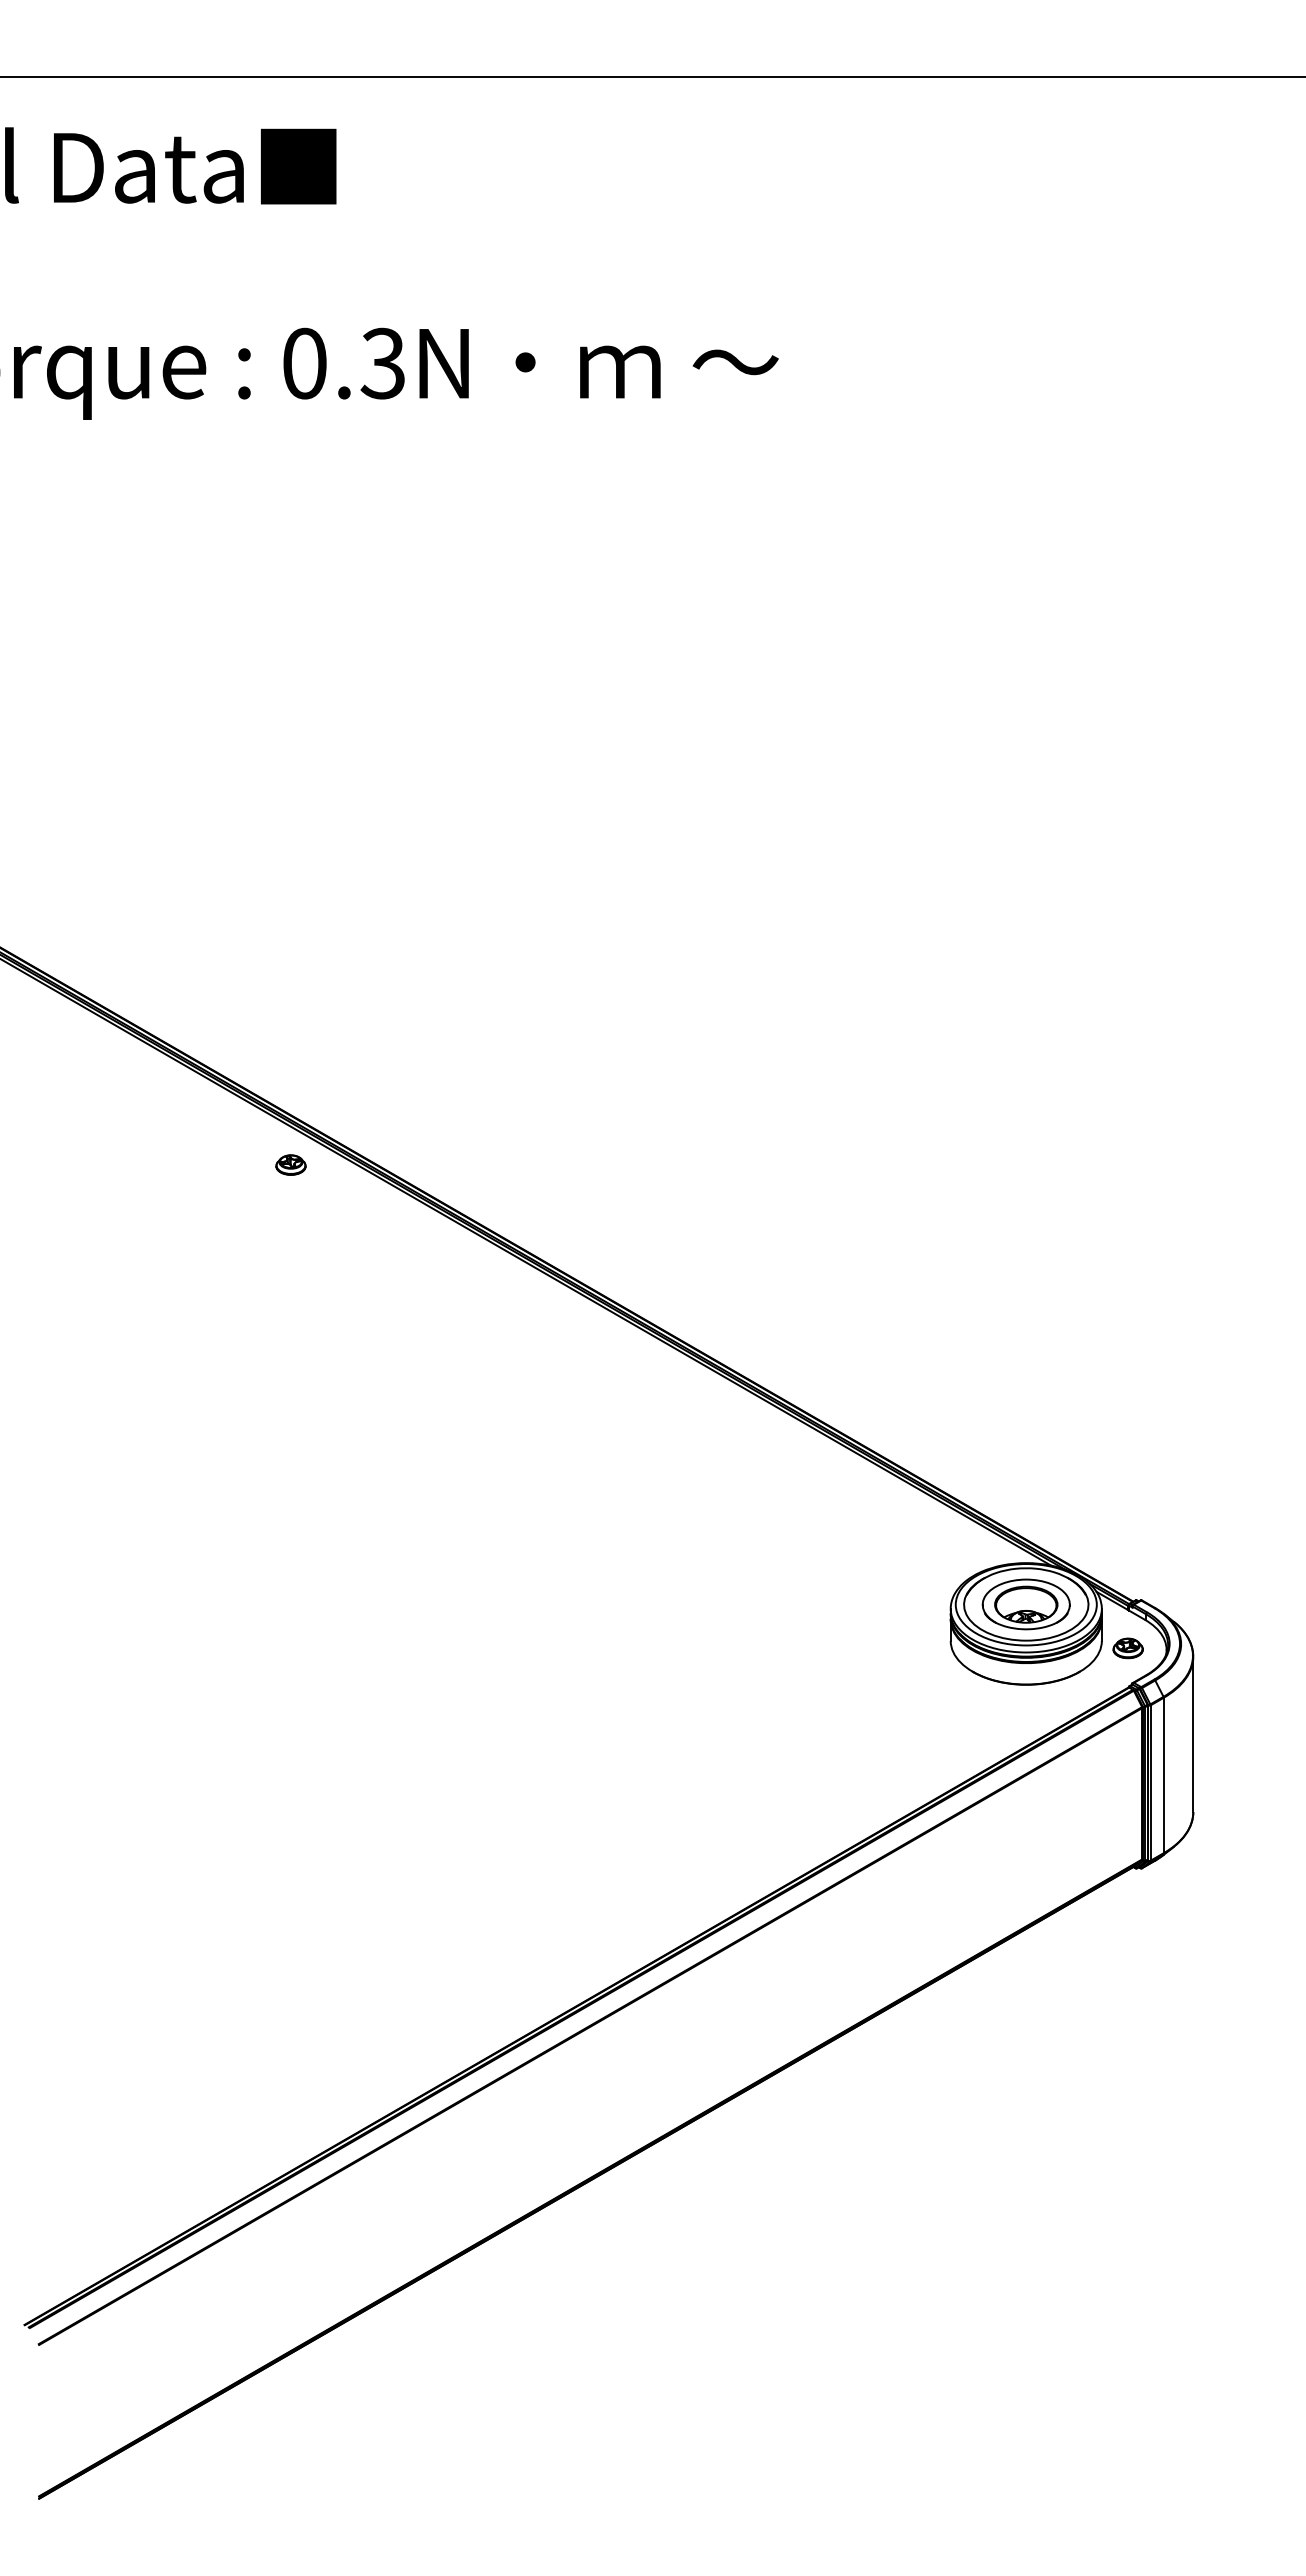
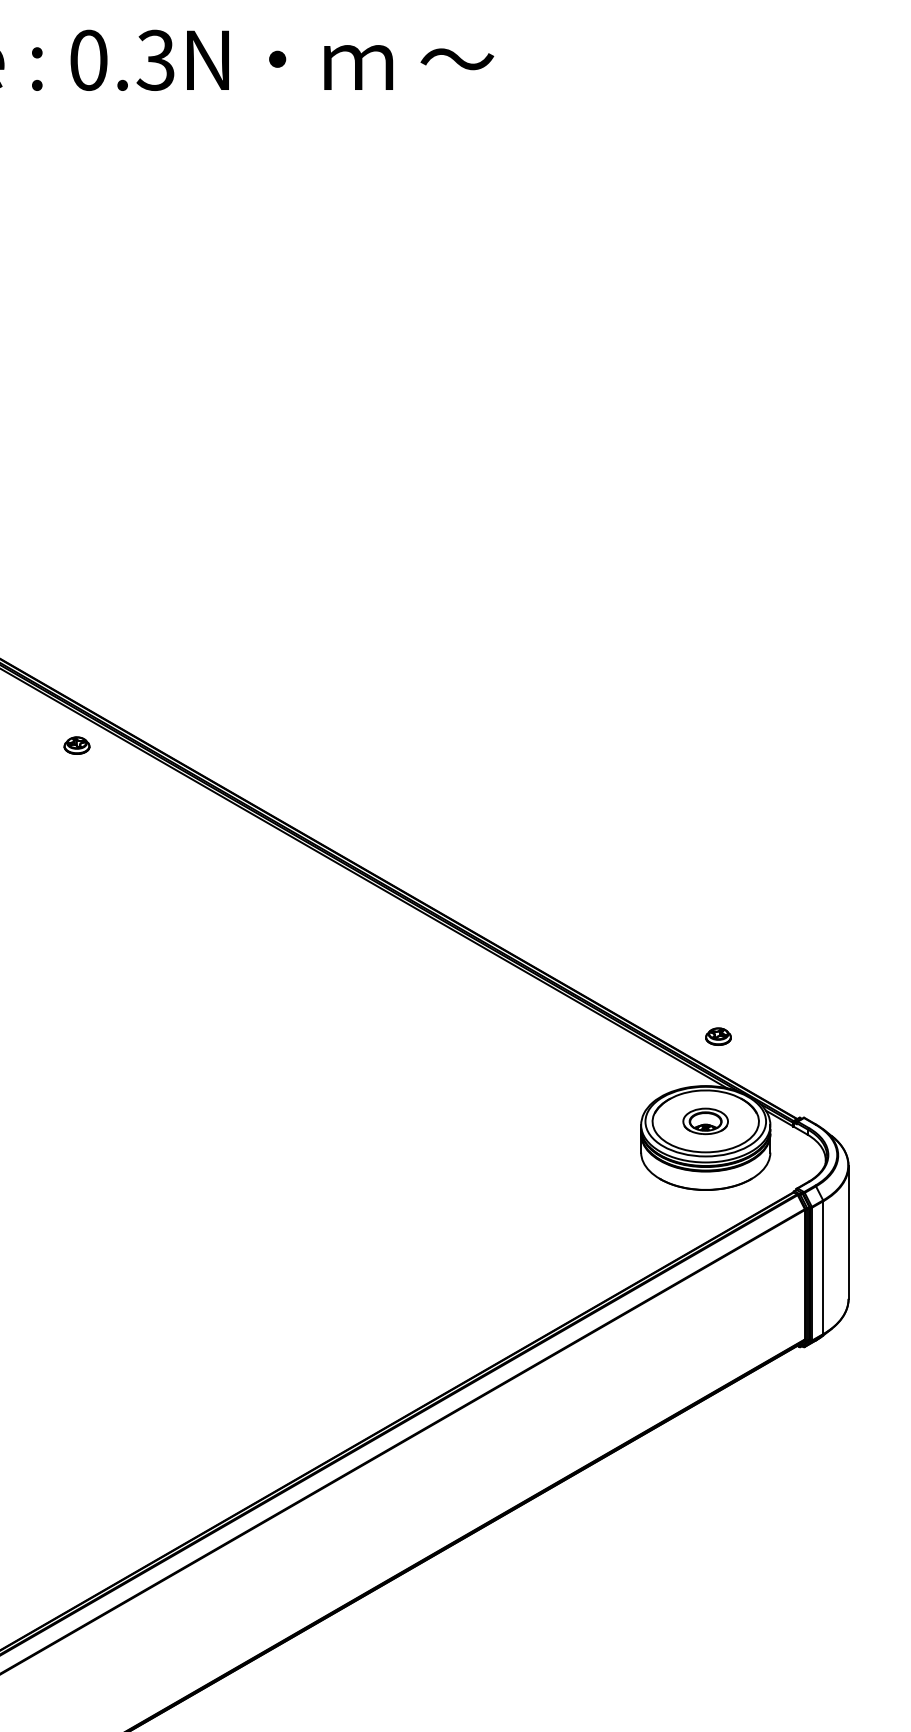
part: (1025, 1604) -> (705, 1121), size x0.6
part: (1127, 1648) -> (717, 1036), moved

